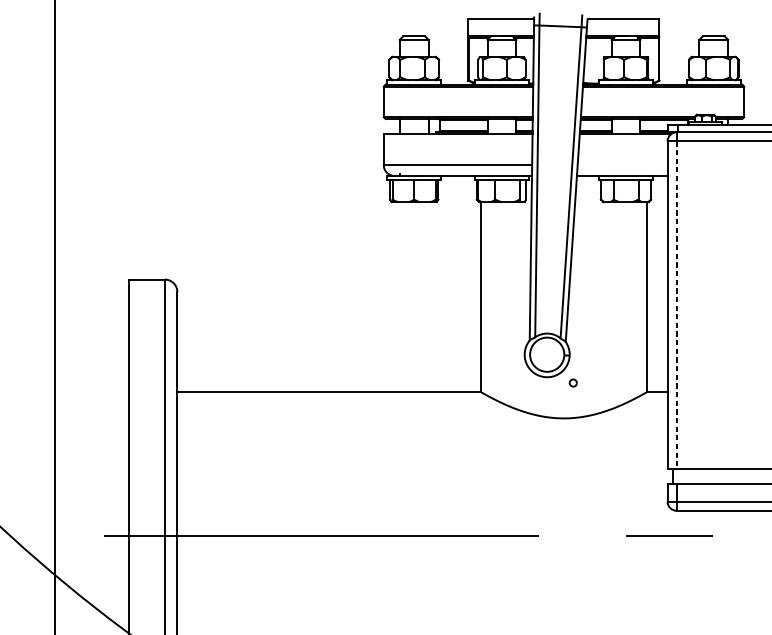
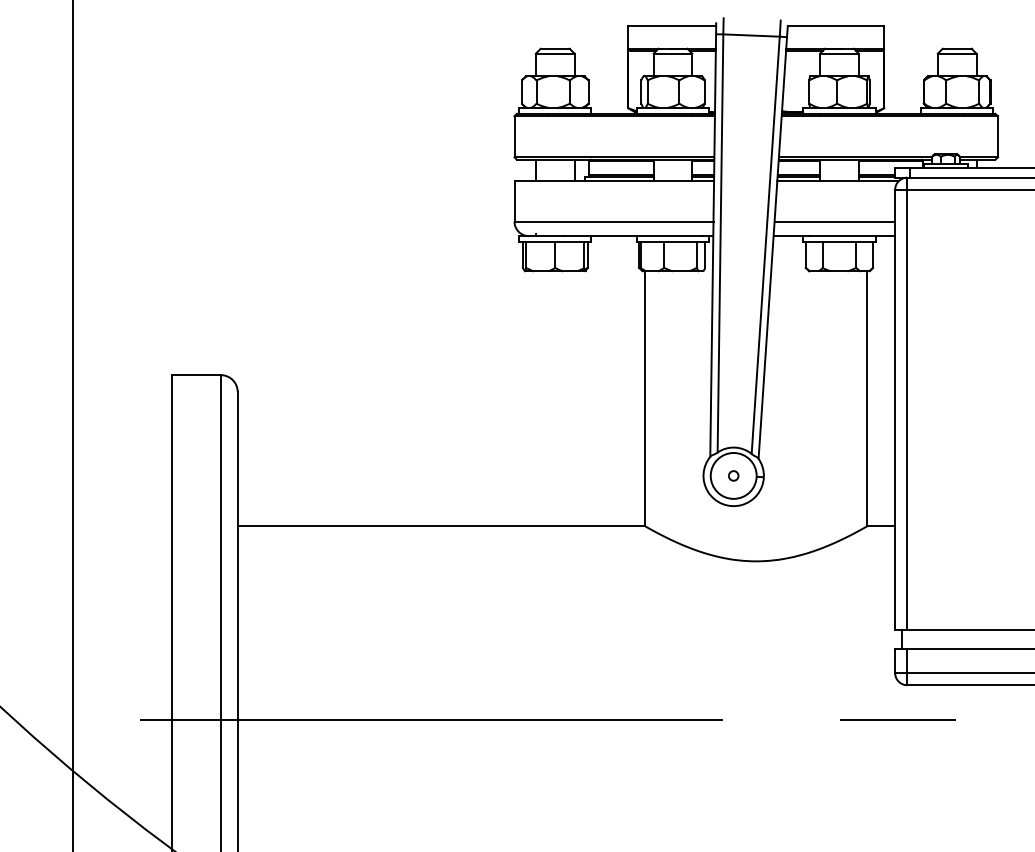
line: (622, 165) -> (834, 221), added
line: (676, 305) -> (907, 409), dashed -> solid
part: (573, 382) -> (733, 475), moved

